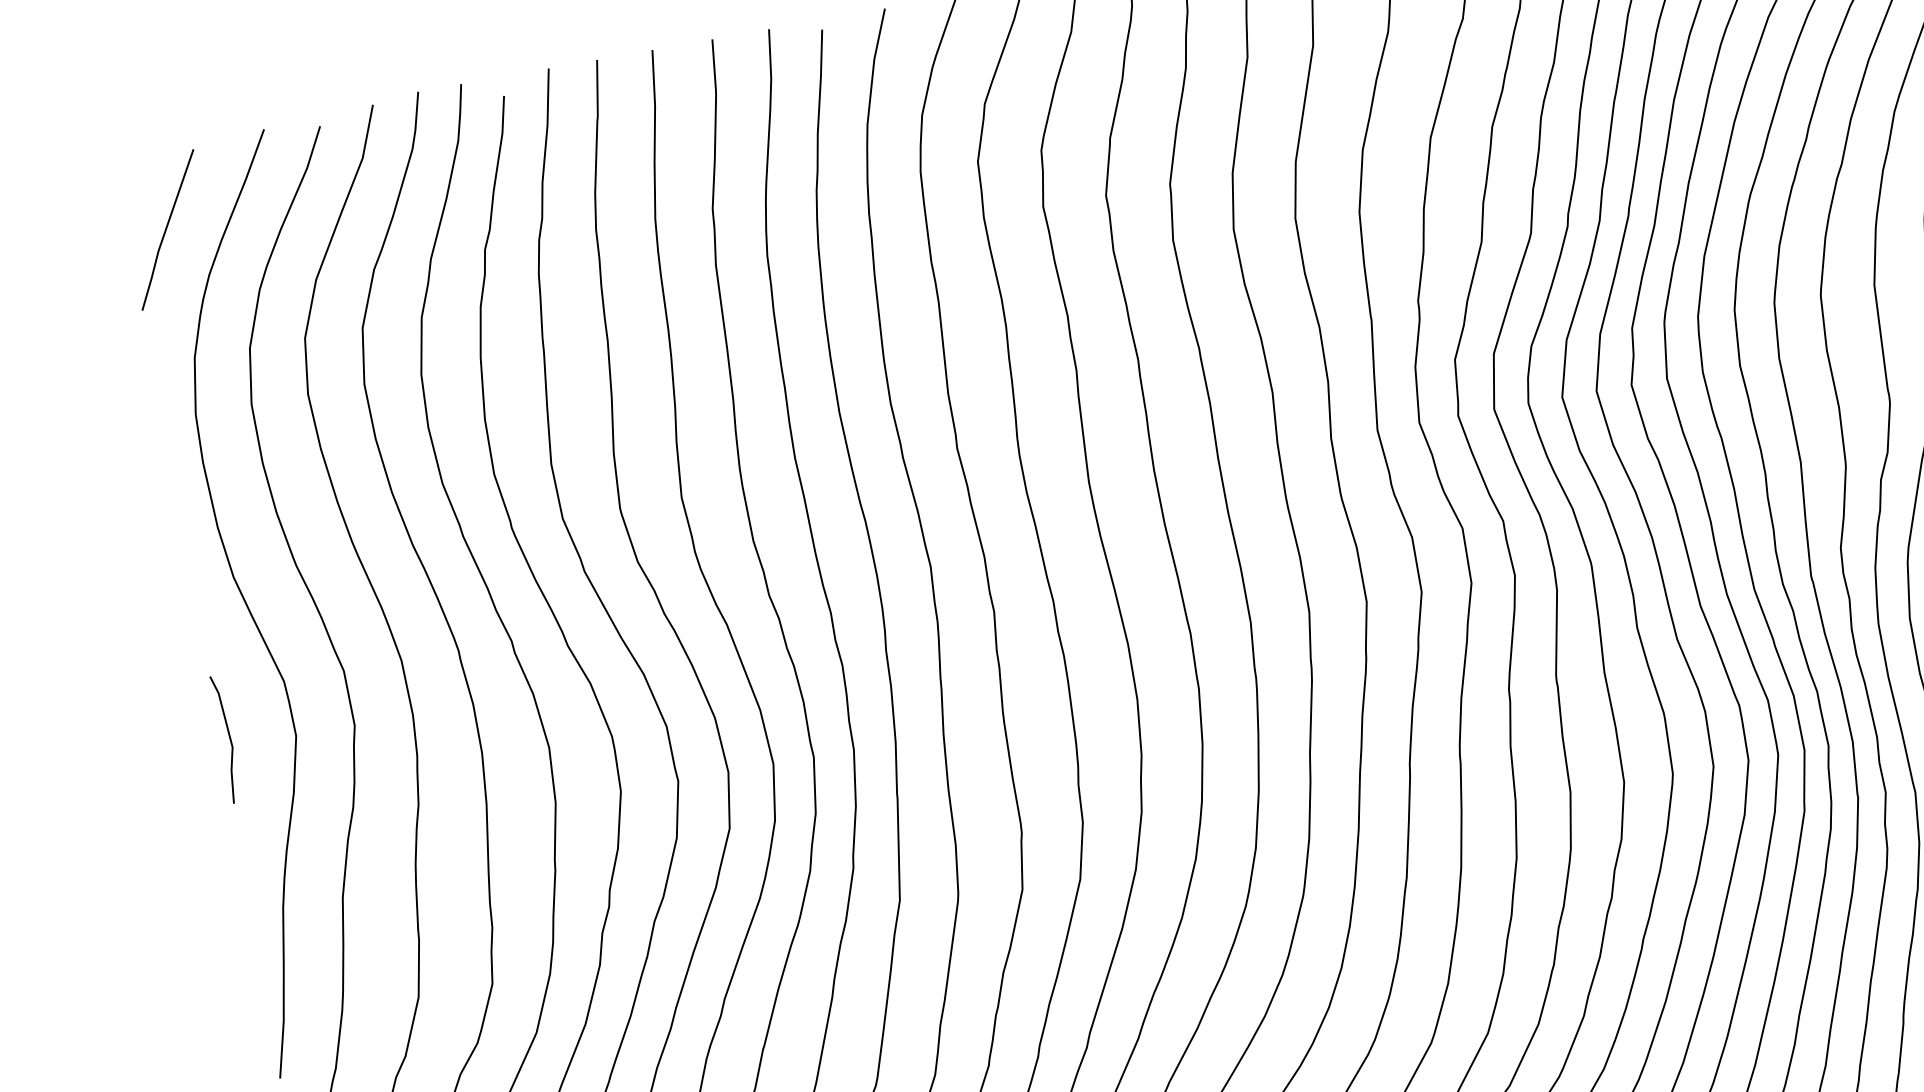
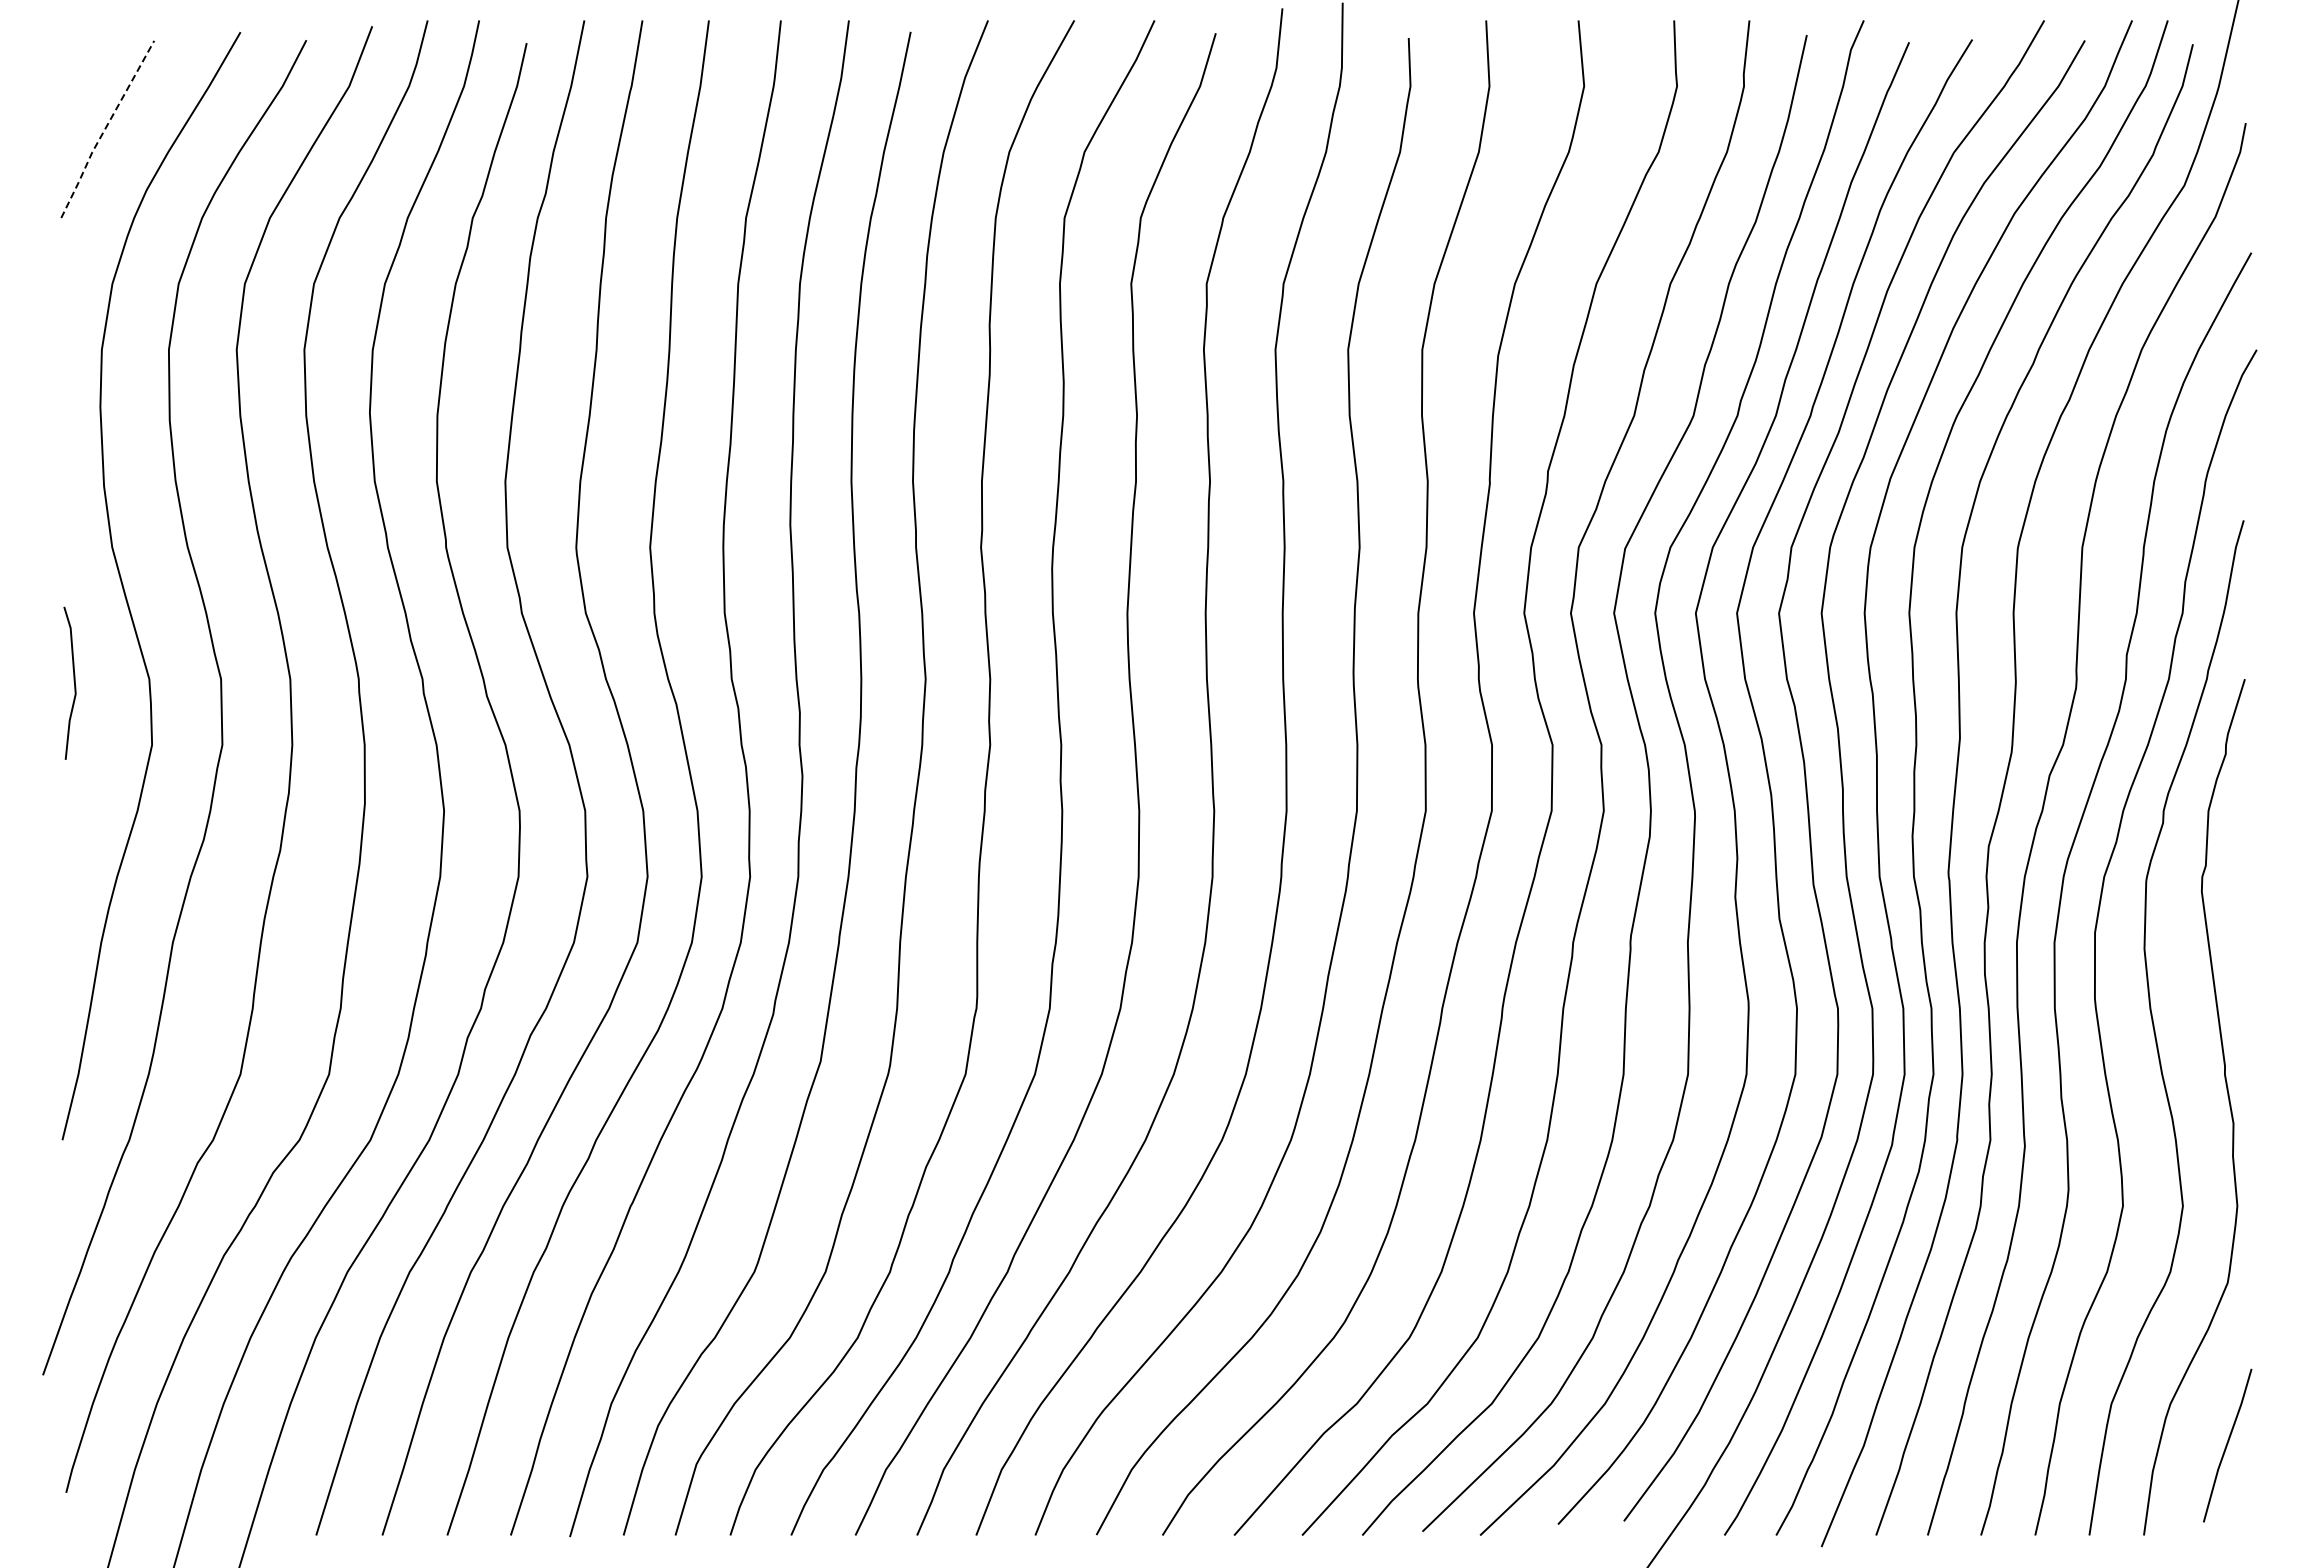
line: (165, 230) -> (104, 129), solid -> dashed
line: (228, 737) -> (73, 681), moved

